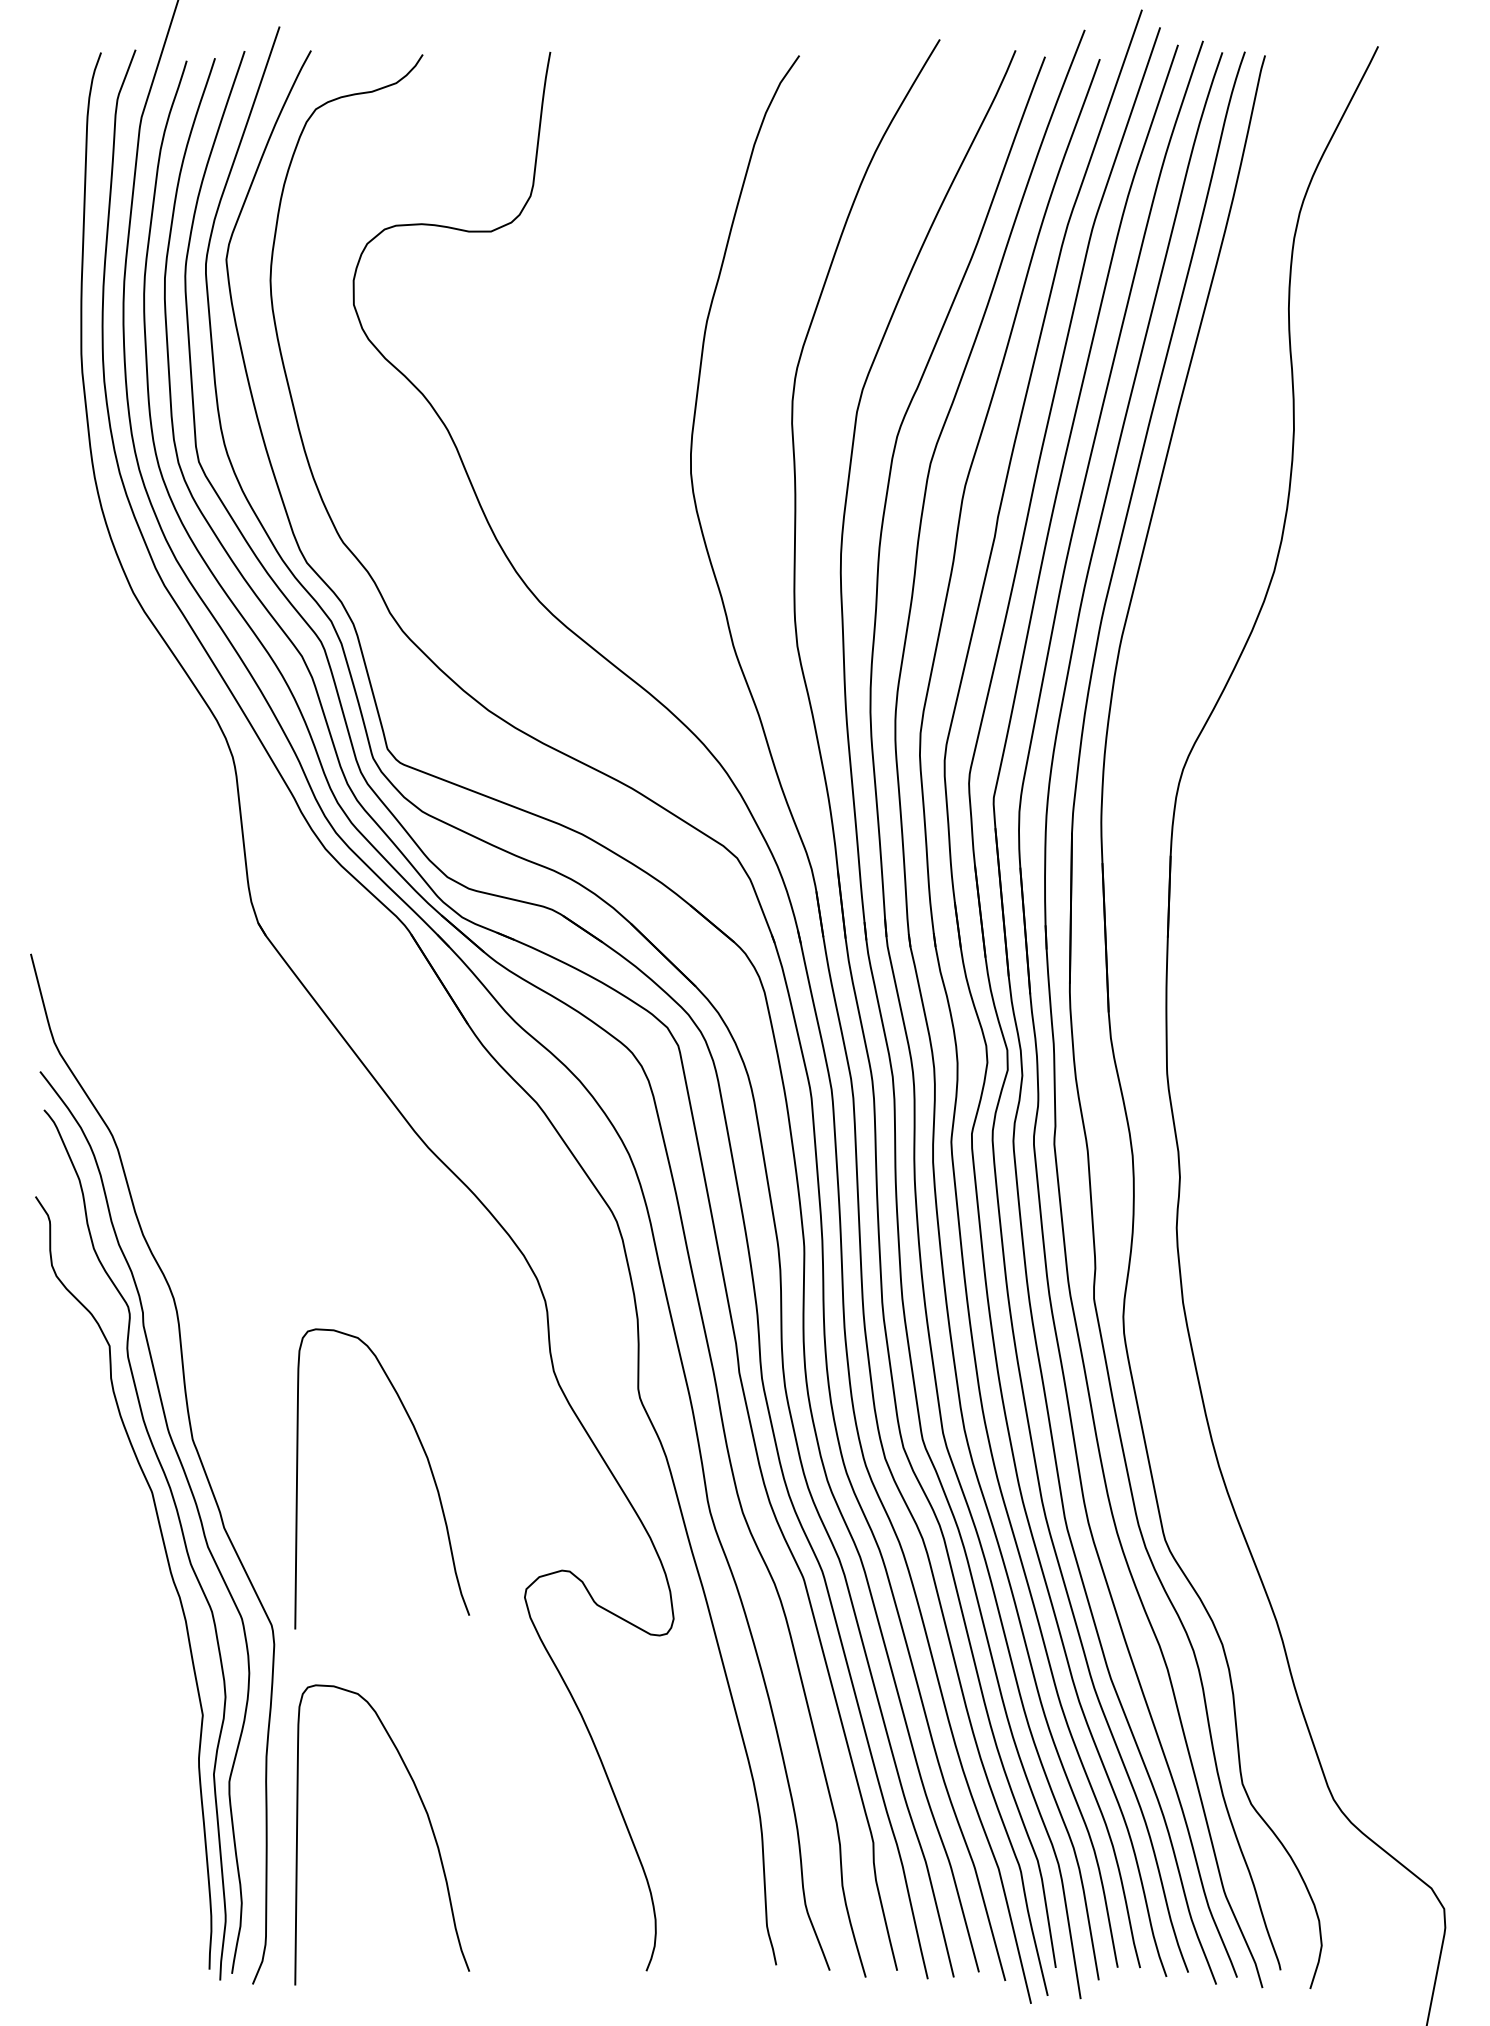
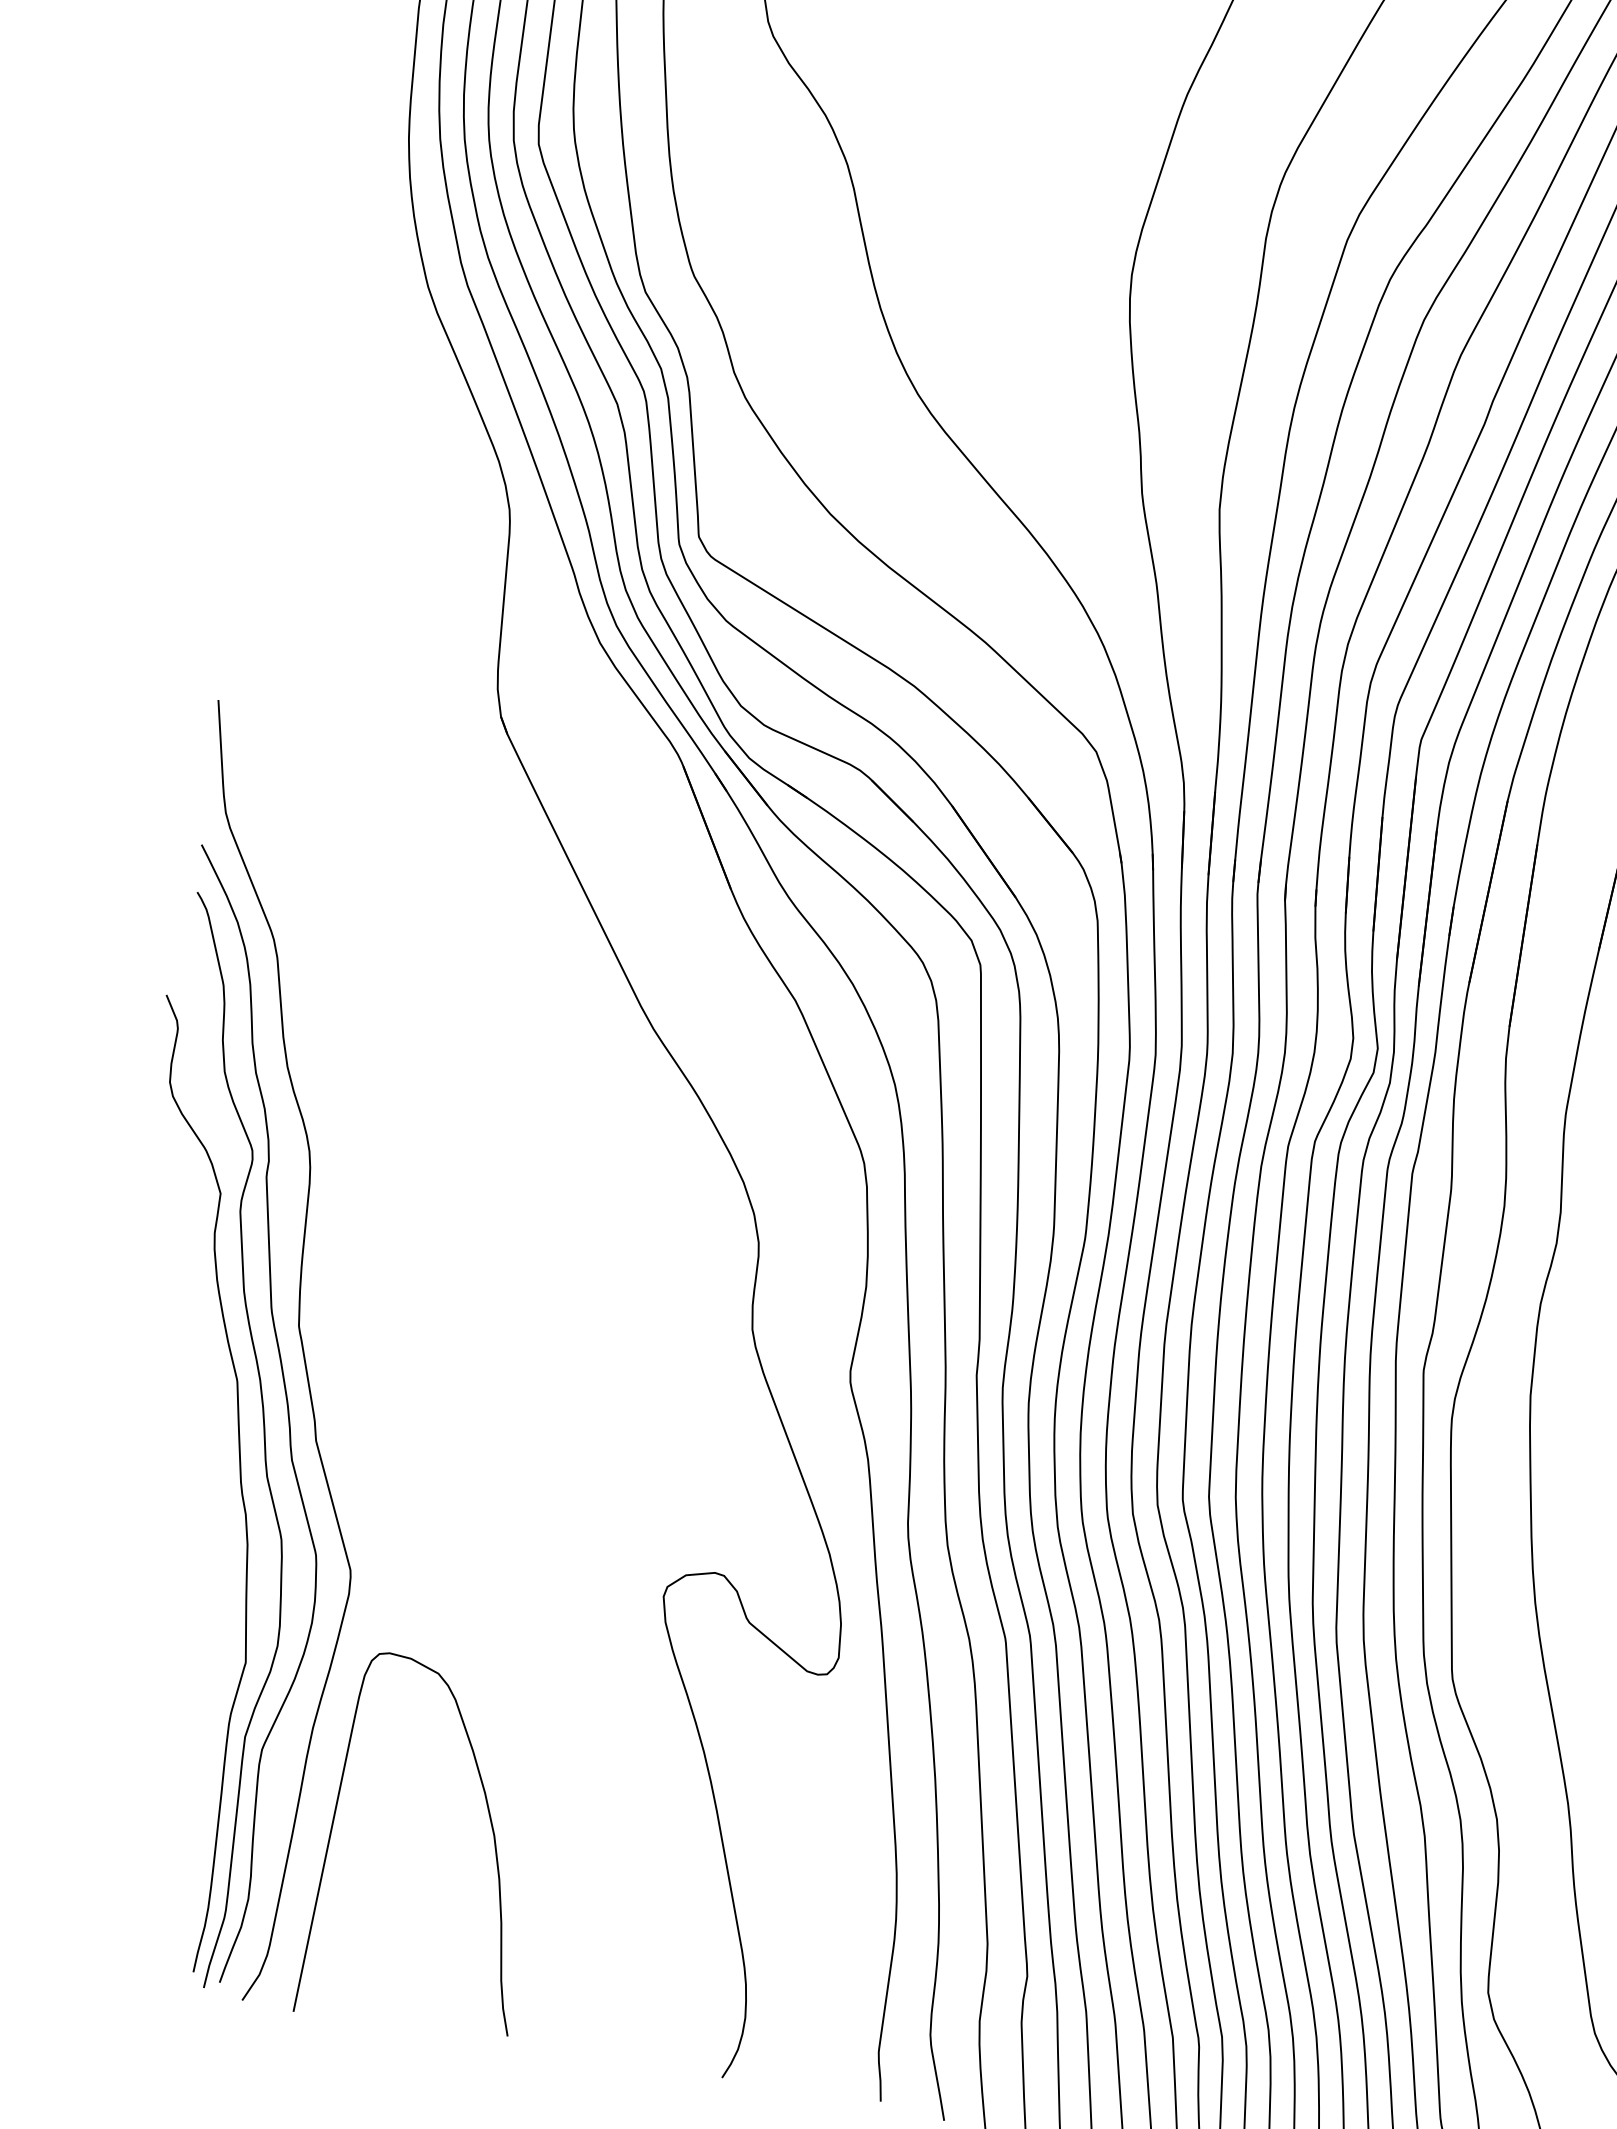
curve: (428, 1465) -> (578, 1413), removed

